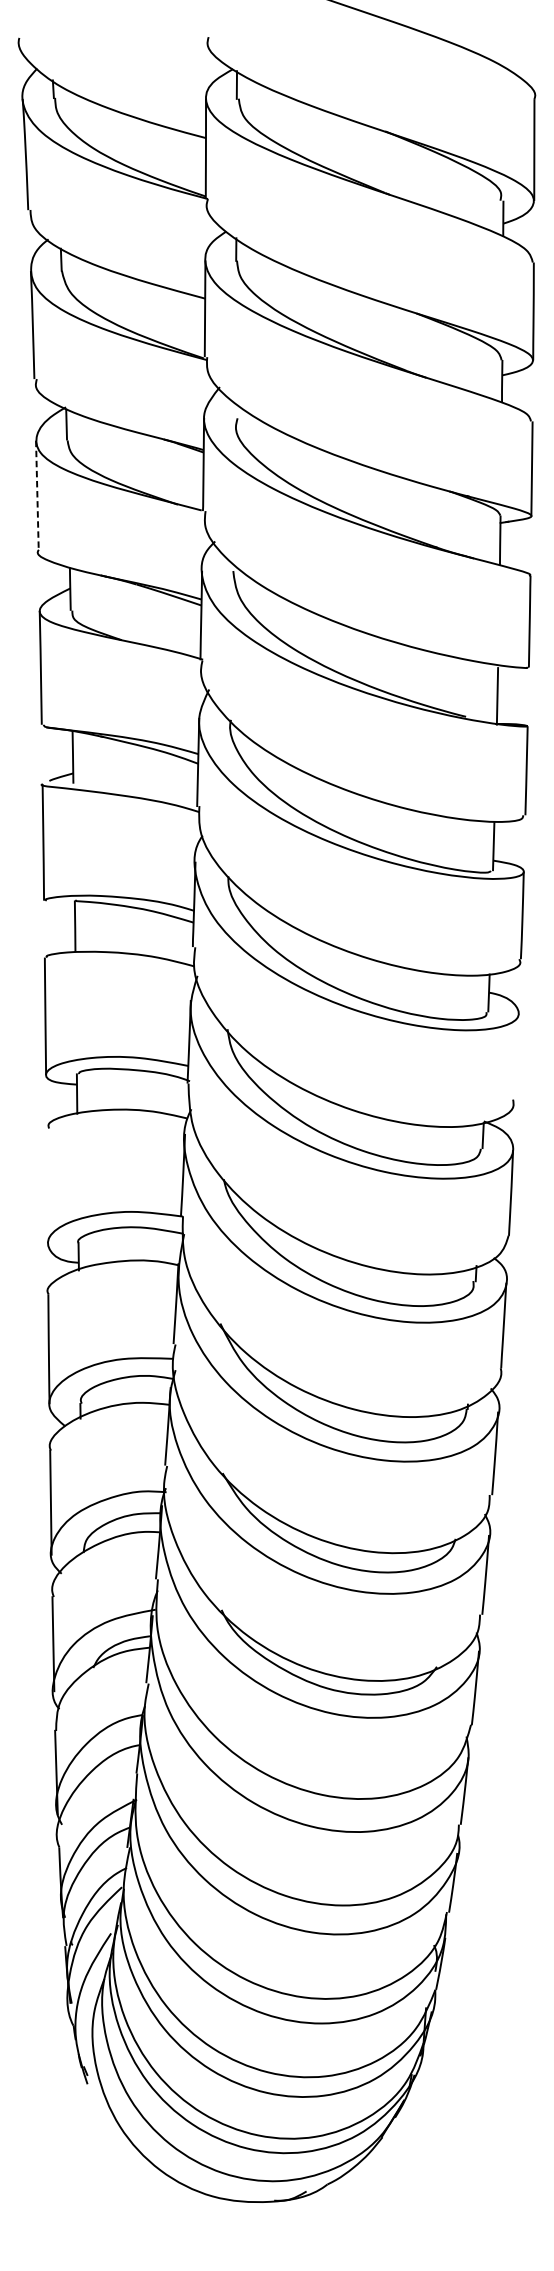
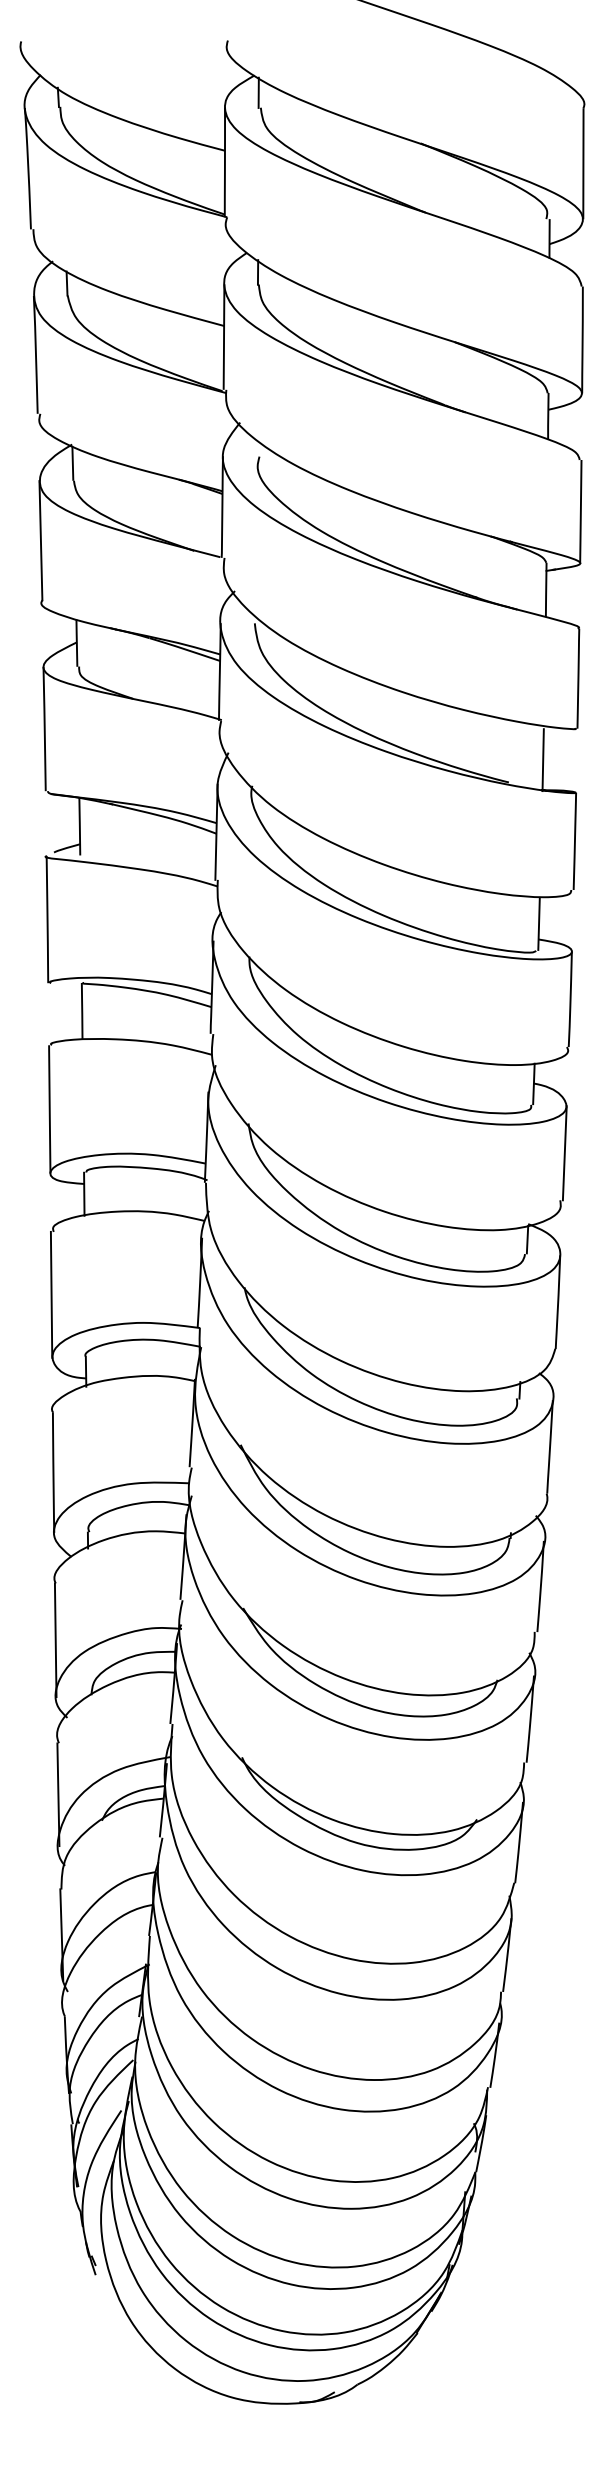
line: (36, 495) -> (40, 540), dashed -> solid
line: (517, 1056) -> (564, 1153), added
line: (47, 1185) -> (51, 1294), added

